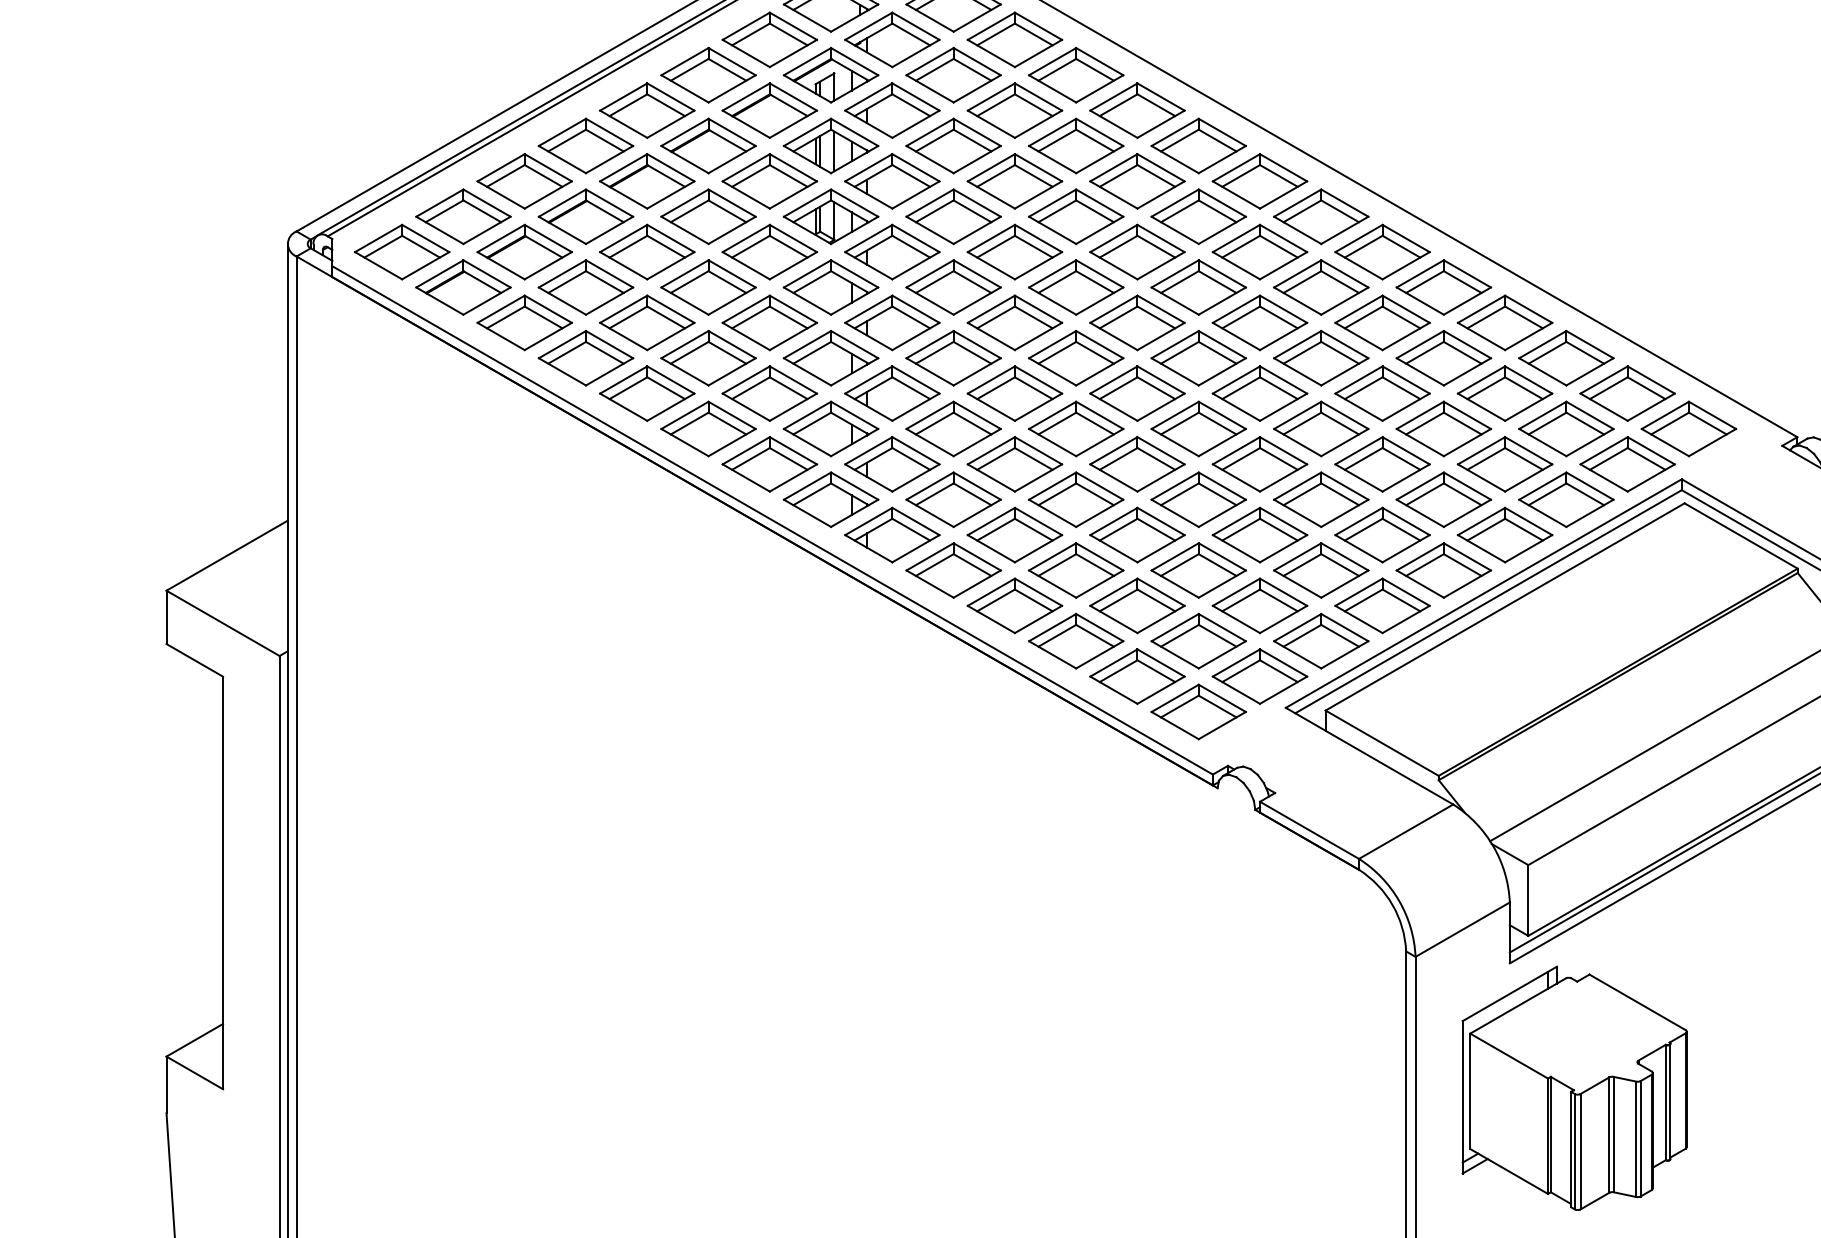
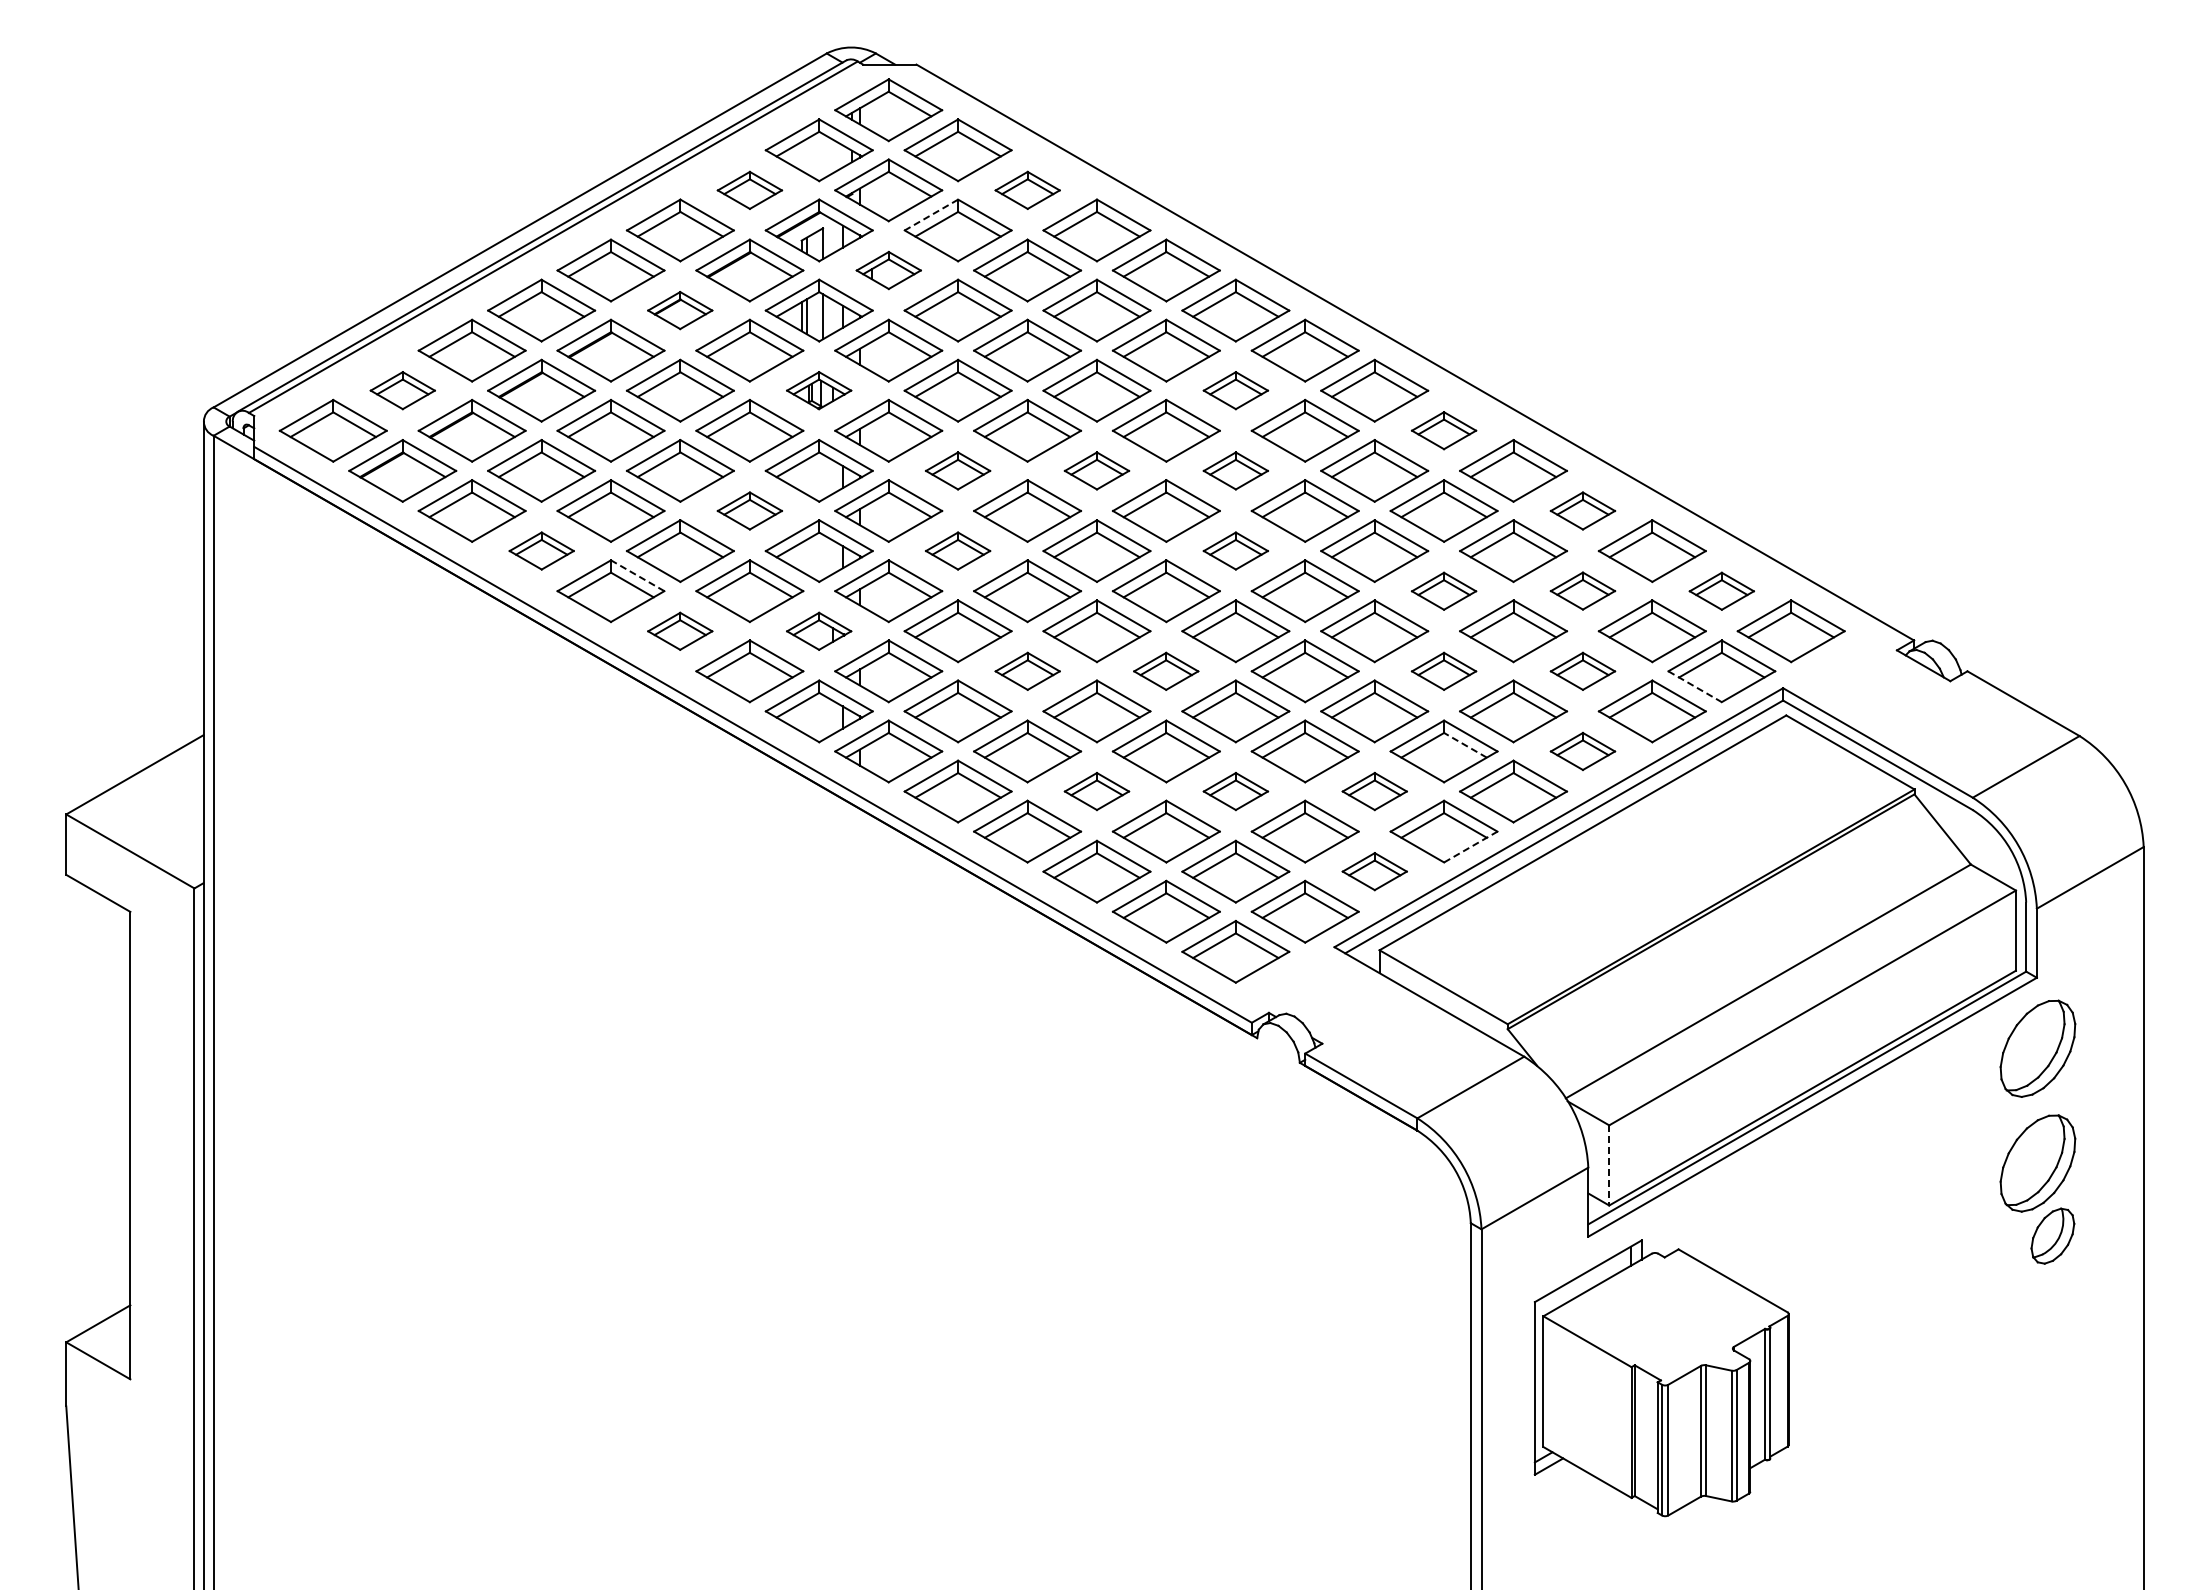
part: (769, 40) -> (749, 190), size x0.6
part: (1014, 40) -> (1027, 190), size x0.6
line: (930, 62) -> (931, 215), solid -> dashed
part: (892, 110) -> (888, 270), size x0.6
part: (707, 145) -> (679, 310), size x0.6
part: (463, 216) -> (402, 390), size x0.6
part: (830, 216) -> (818, 390), size x0.6
part: (1198, 216) -> (1235, 390), size x0.6
part: (1382, 251) -> (1443, 430), size x0.6
part: (953, 287) -> (957, 470), size x0.6
part: (1075, 287) -> (1096, 470), size x0.6
part: (1198, 287) -> (1235, 470), size x0.6
part: (769, 322) -> (749, 510), size x0.6
part: (1504, 322) -> (1582, 510), size x0.6
part: (585, 357) -> (541, 550), size x0.6
part: (953, 357) -> (957, 550), size x0.6
part: (1198, 357) -> (1235, 550), size x0.6
line: (670, 379) -> (637, 575), solid -> dashed
part: (1382, 393) -> (1443, 591), size x0.6
part: (1504, 393) -> (1582, 590), size x0.6
part: (1627, 393) -> (1721, 591), size x0.6
part: (707, 429) -> (679, 631), size x0.6
part: (830, 429) -> (818, 631), size x0.6
part: (1014, 464) -> (1027, 671), size x0.6
part: (1136, 464) -> (1165, 671), size x0.6
part: (1382, 464) -> (1443, 671), size x0.6
part: (1504, 464) -> (1582, 671), size x0.6
line: (1604, 477) -> (1695, 686), solid -> dashed
line: (1401, 529) -> (1465, 745), solid -> dashed
part: (1504, 535) -> (1582, 751), size x0.6
part: (1075, 570) -> (1096, 791), size x0.6
part: (1198, 570) -> (1235, 791), size x0.6
part: (1321, 570) -> (1374, 791), size x0.6
line: (1405, 619) -> (1470, 847), solid -> dashed
part: (1321, 641) -> (1374, 871), size x0.6
line: (1528, 900) -> (1609, 1165), solid -> dashed

